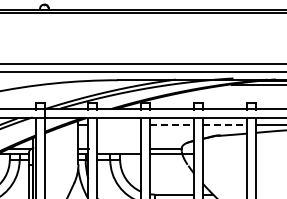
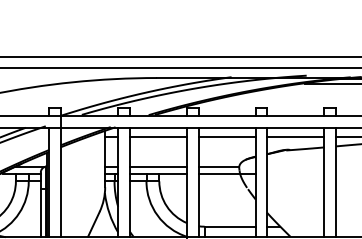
line: (119, 125) -> (158, 136), added
line: (172, 125) -> (227, 136), dashed -> solid
line: (225, 125) -> (296, 136), dashed -> solid
line: (119, 148) -> (158, 166), added

